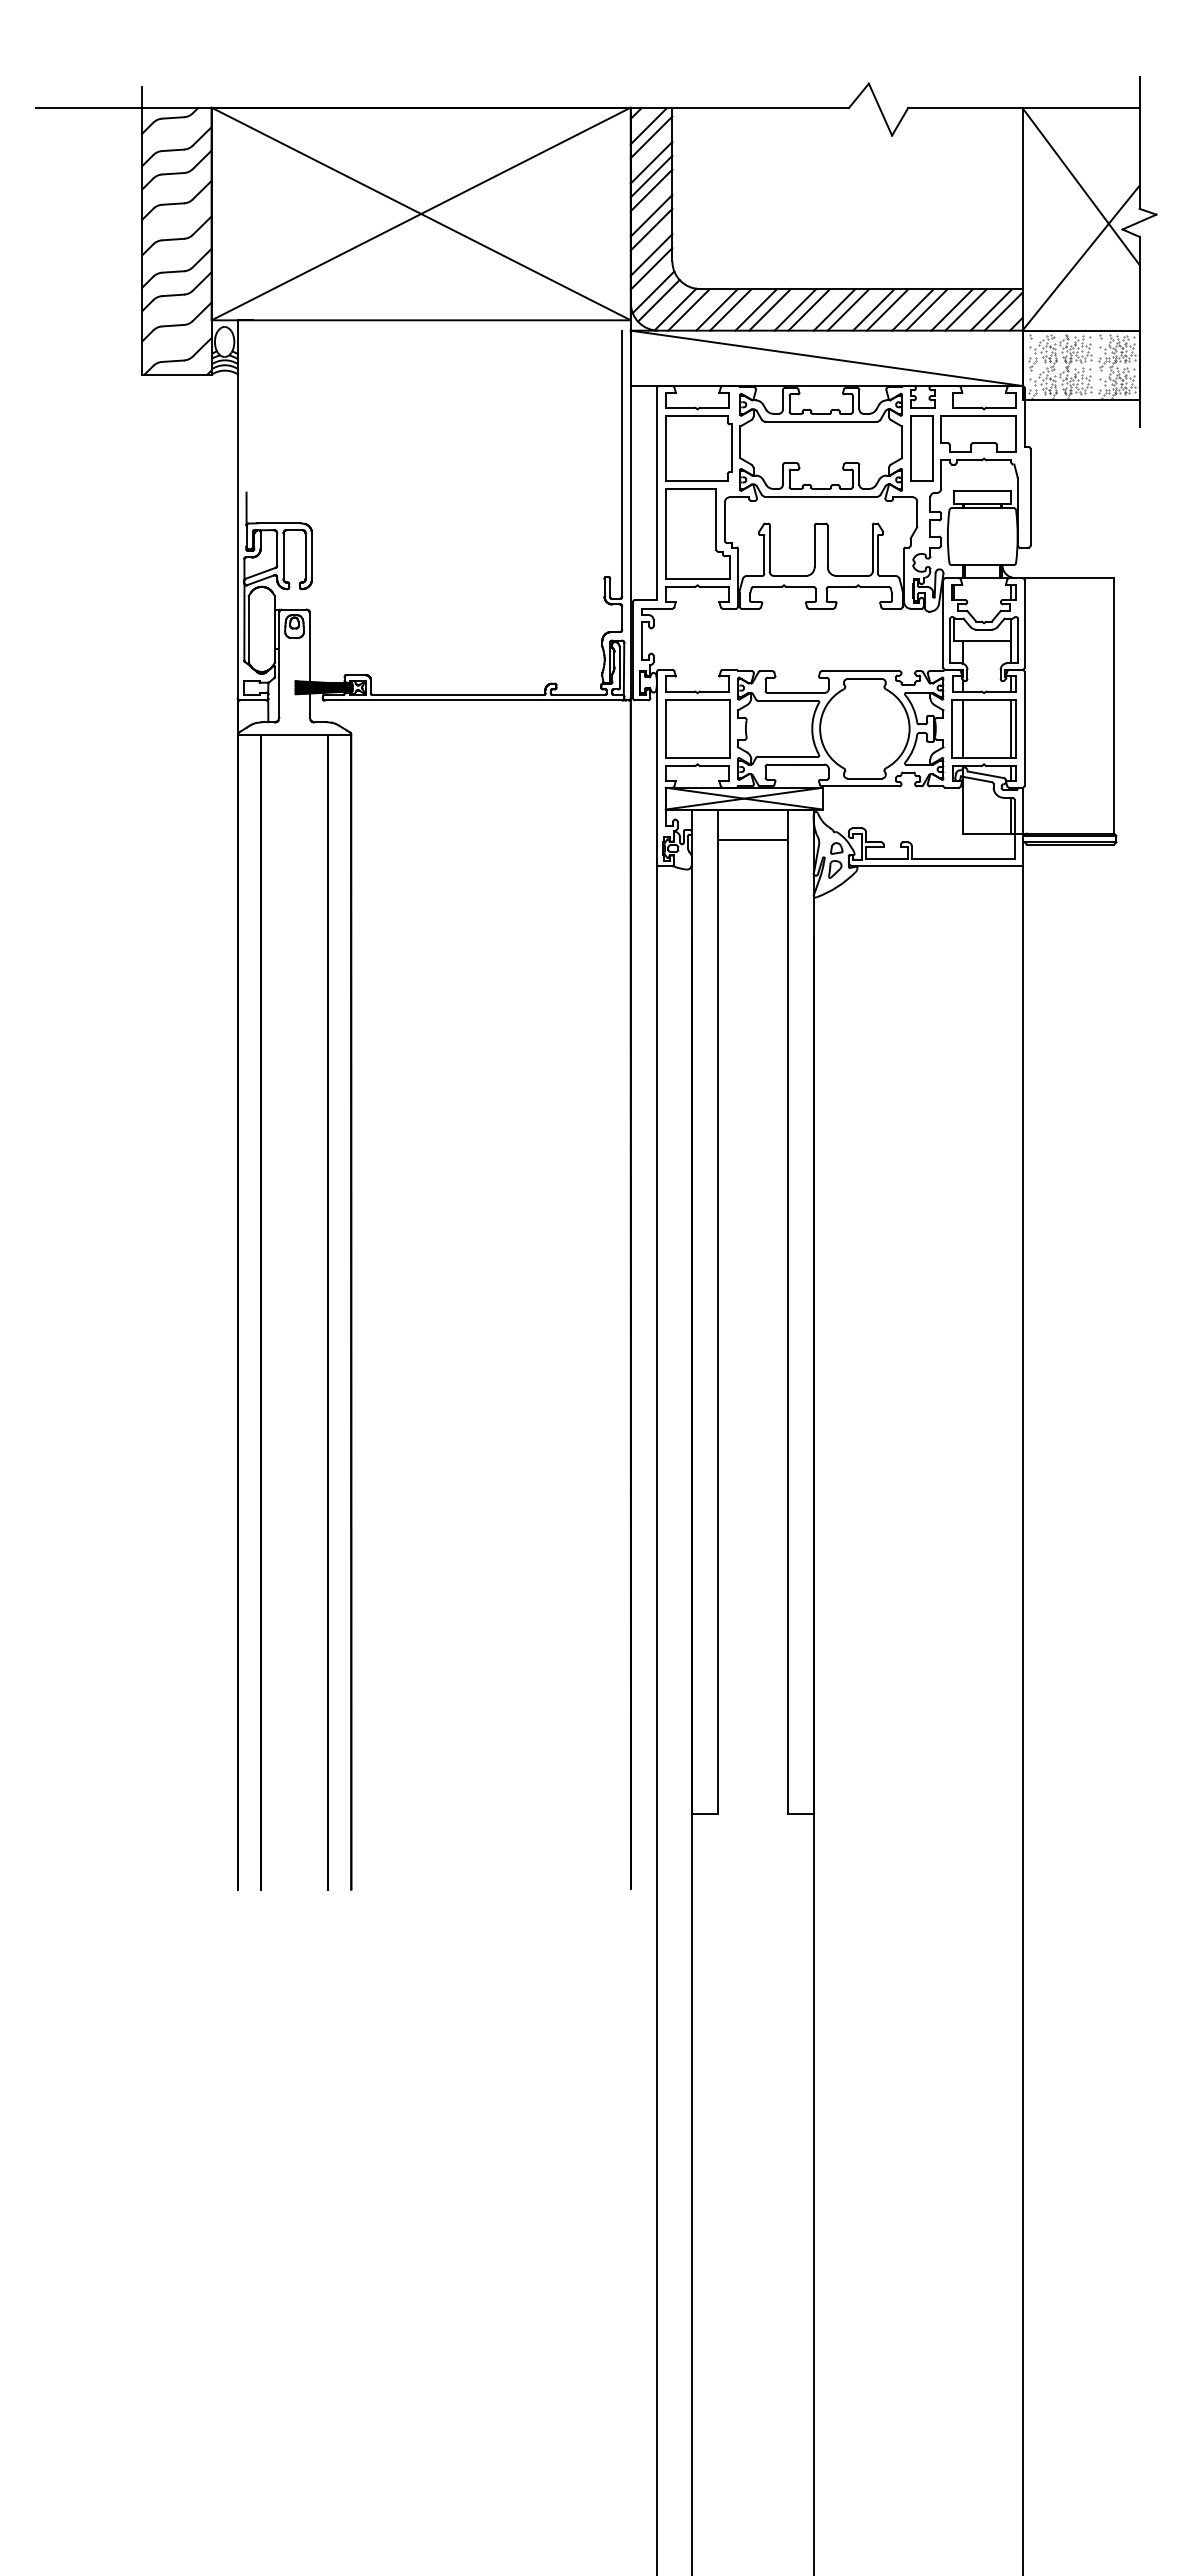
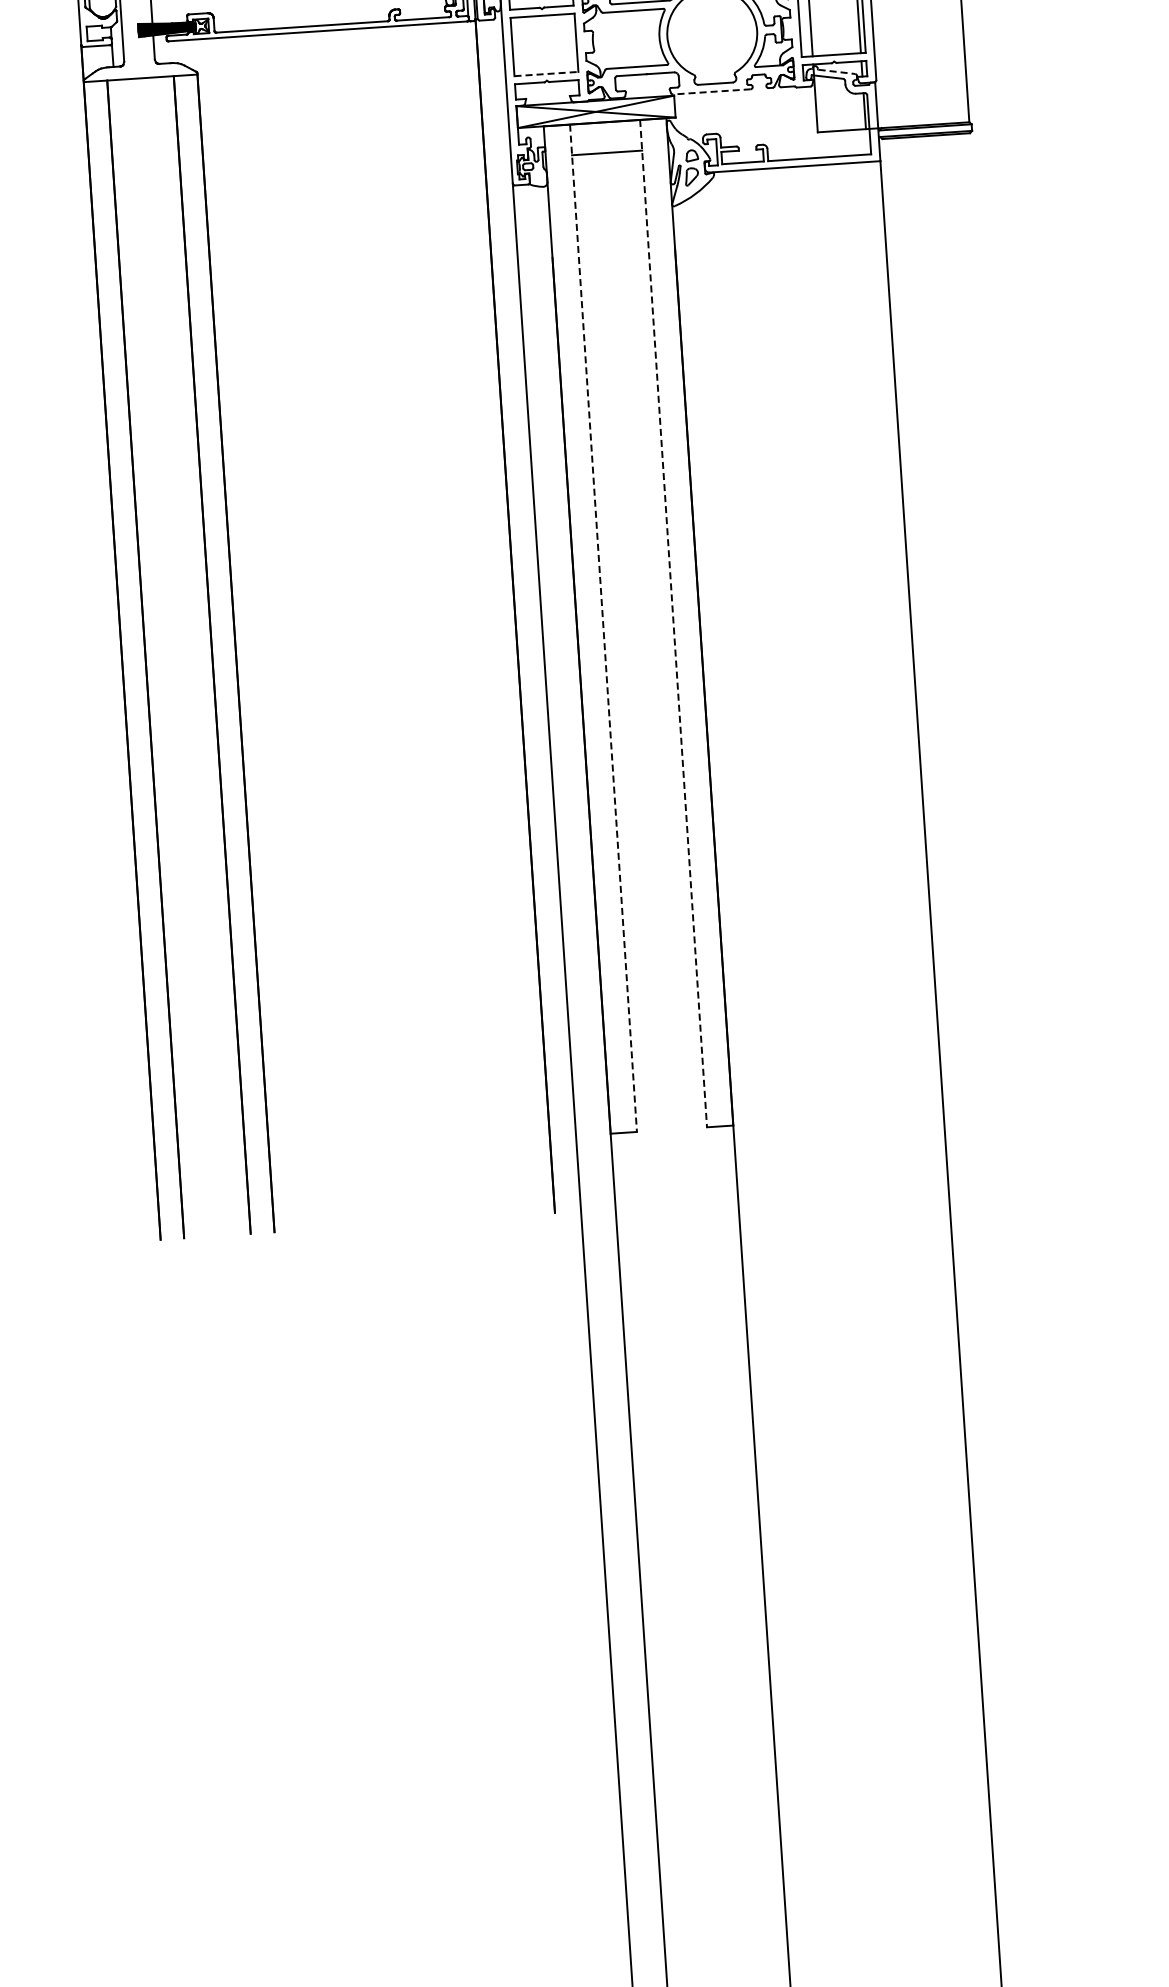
line: (697, 757) -> (546, 73), solid -> dashed
line: (986, 774) -> (837, 71), solid -> dashed
line: (860, 786) -> (711, 91), solid -> dashed
line: (717, 1312) -> (603, 629), solid -> dashed
line: (787, 1312) -> (673, 624), solid -> dashed

